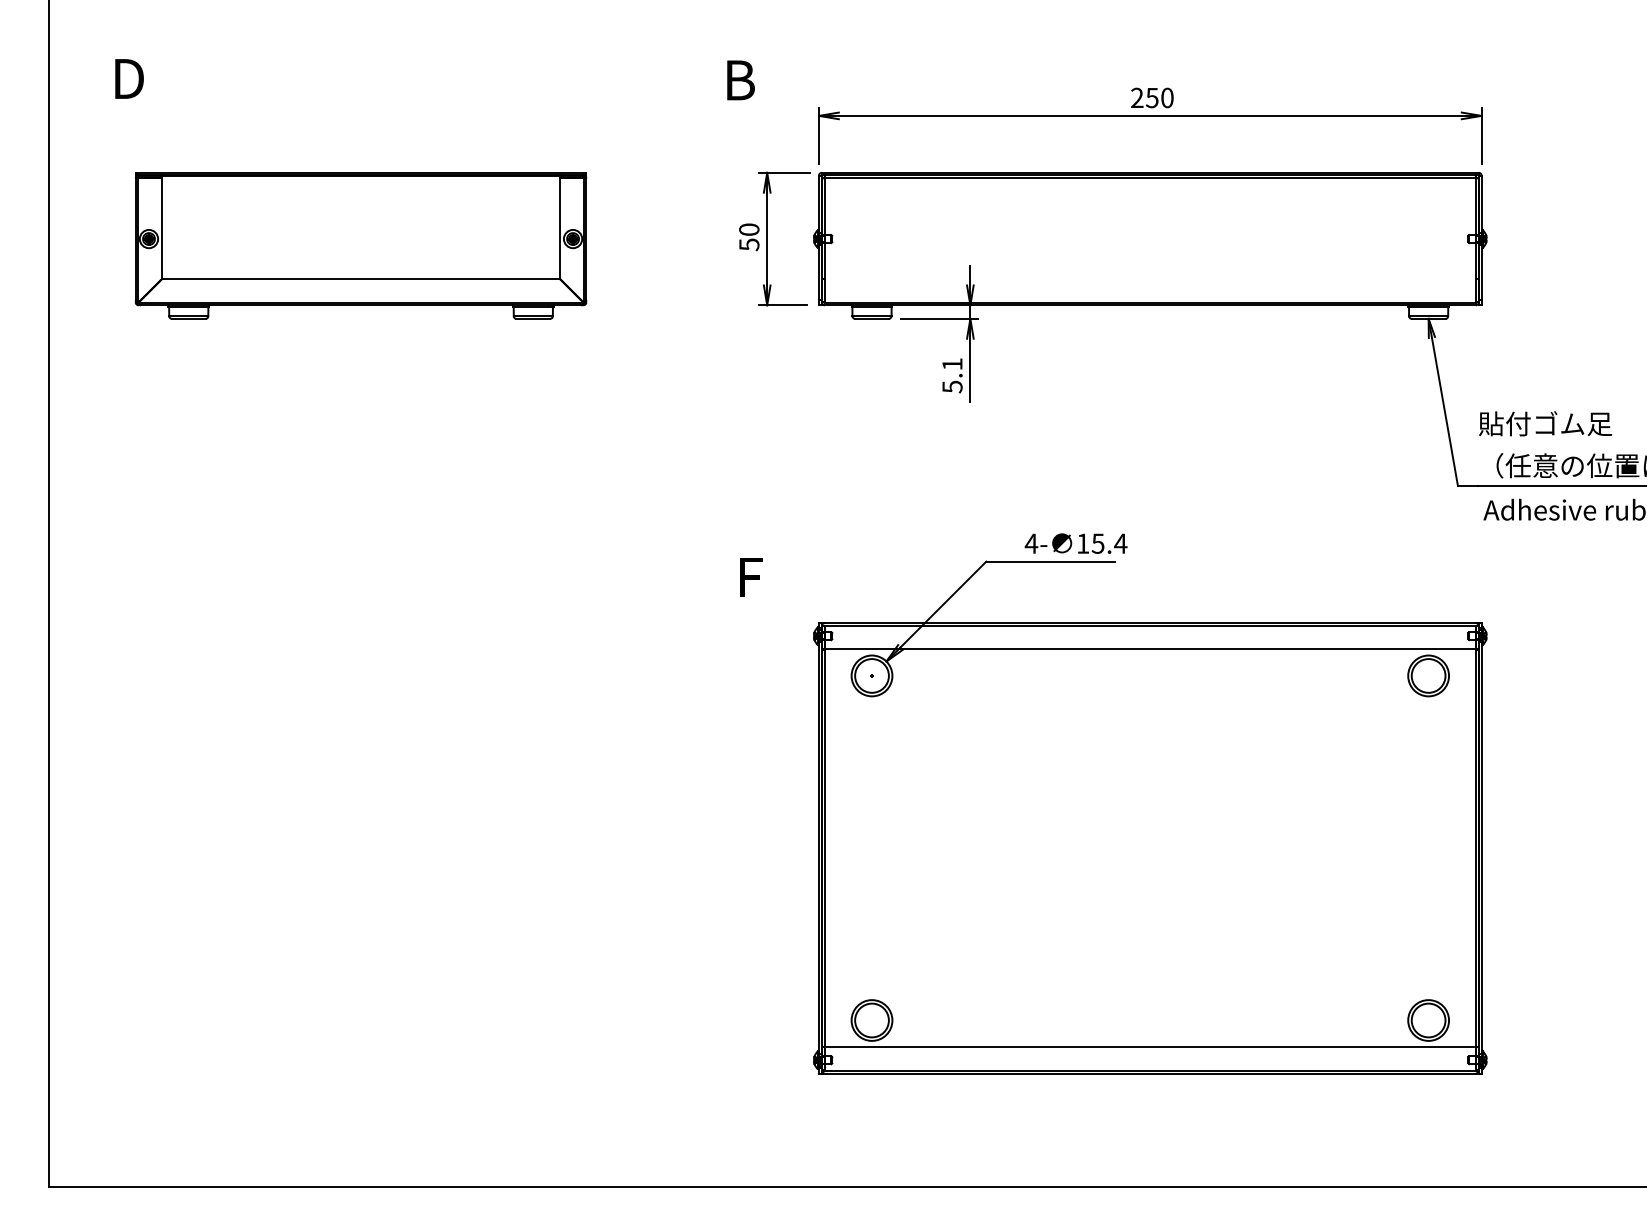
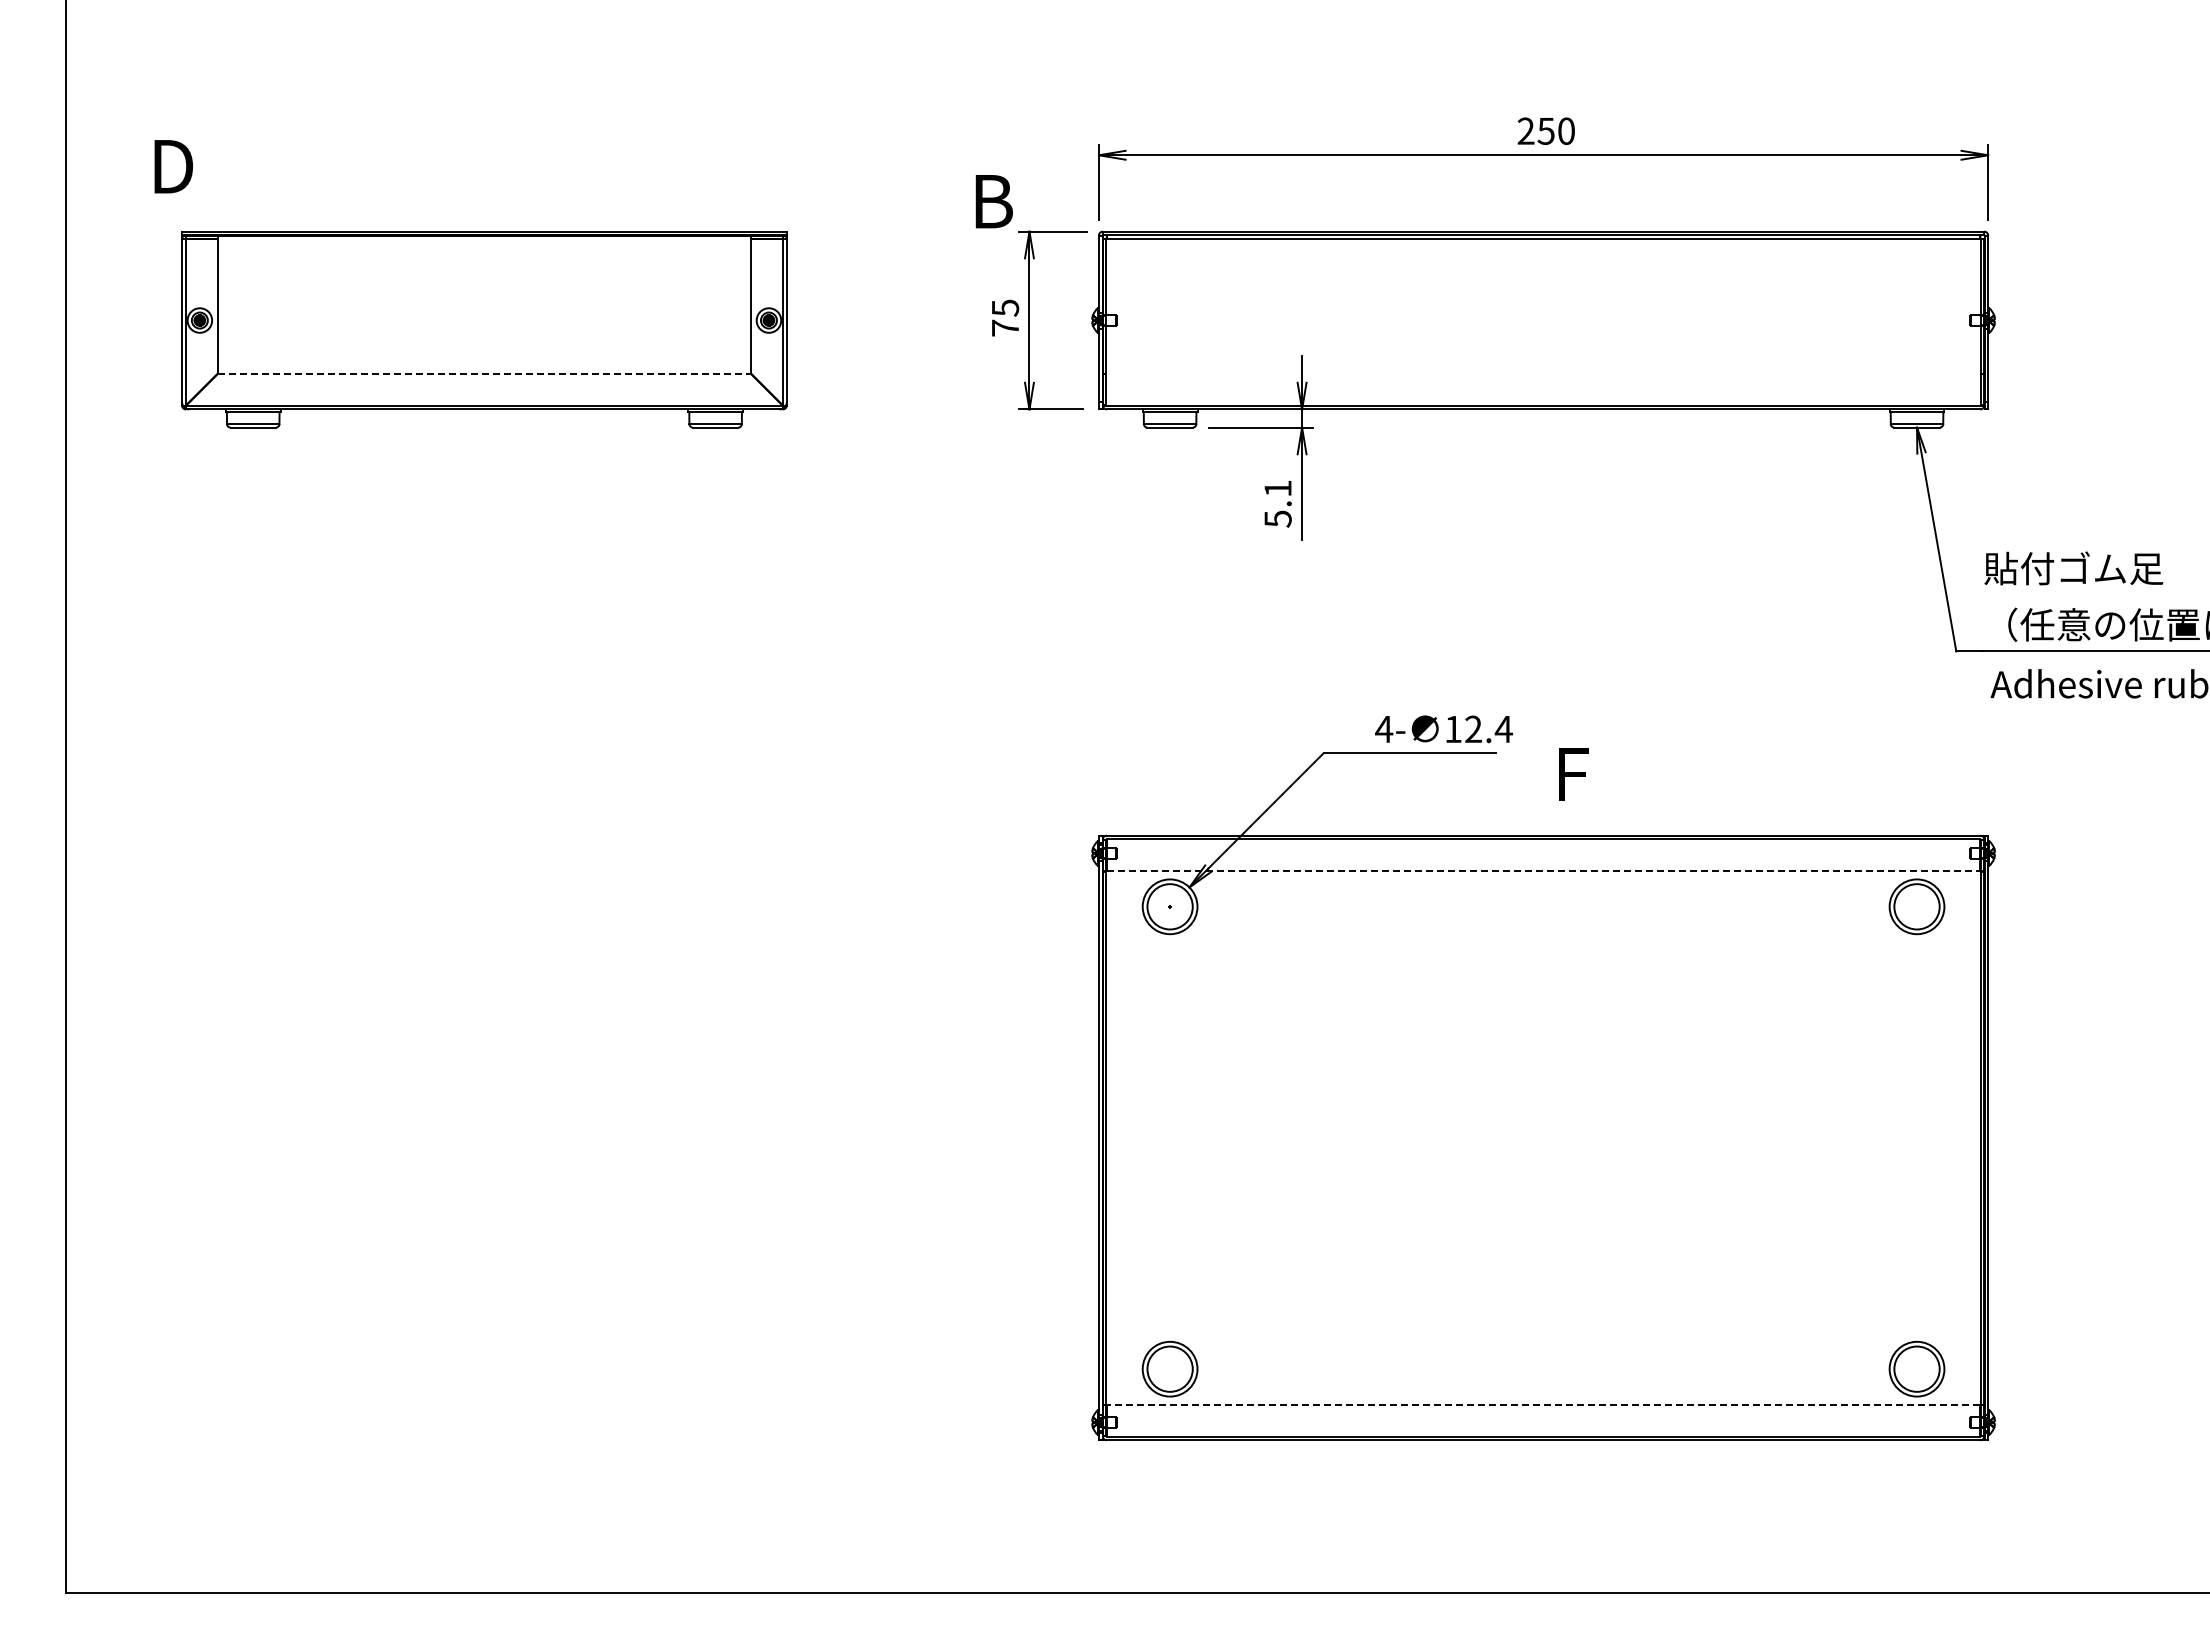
text: (129, 78) -> (173, 166), moved
text: (740, 80) -> (993, 201), moved
text: (749, 236) -> (1005, 317), 50 -> 75
line: (361, 278) -> (484, 373), solid -> dashed
text: (1097, 543) -> (1472, 729), 15.4 -> 12.4
text: (750, 577) -> (1573, 774), moved
line: (1150, 649) -> (1543, 871), solid -> dashed
line: (1150, 1046) -> (1543, 1404), solid -> dashed

